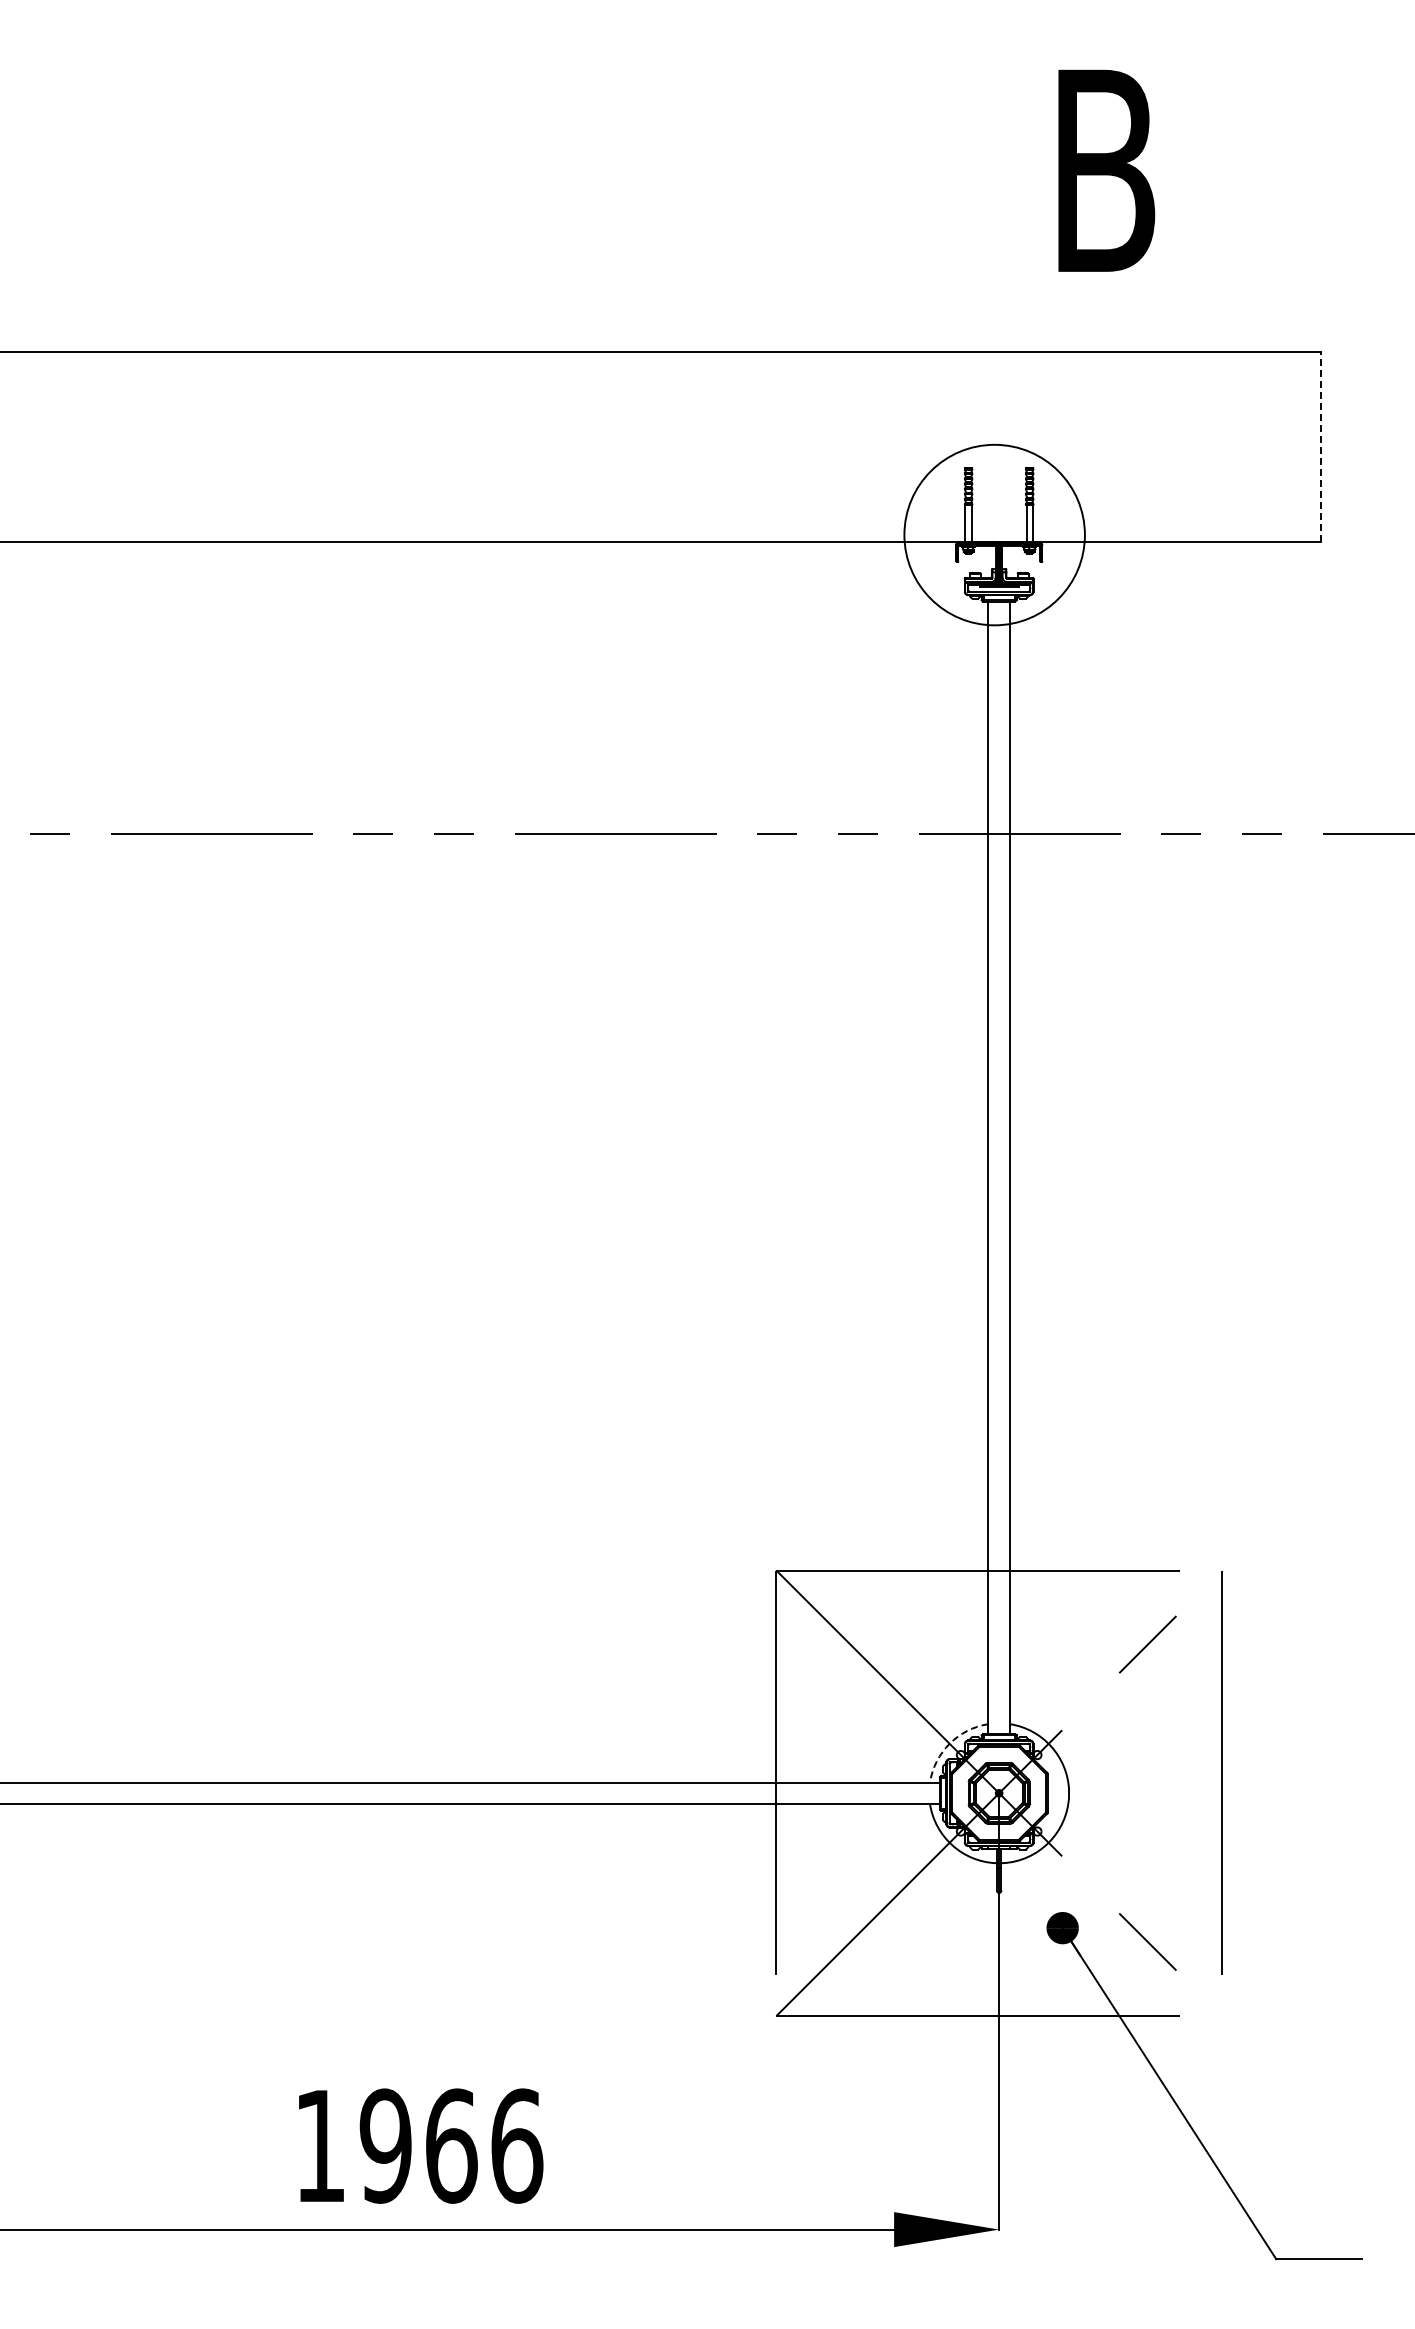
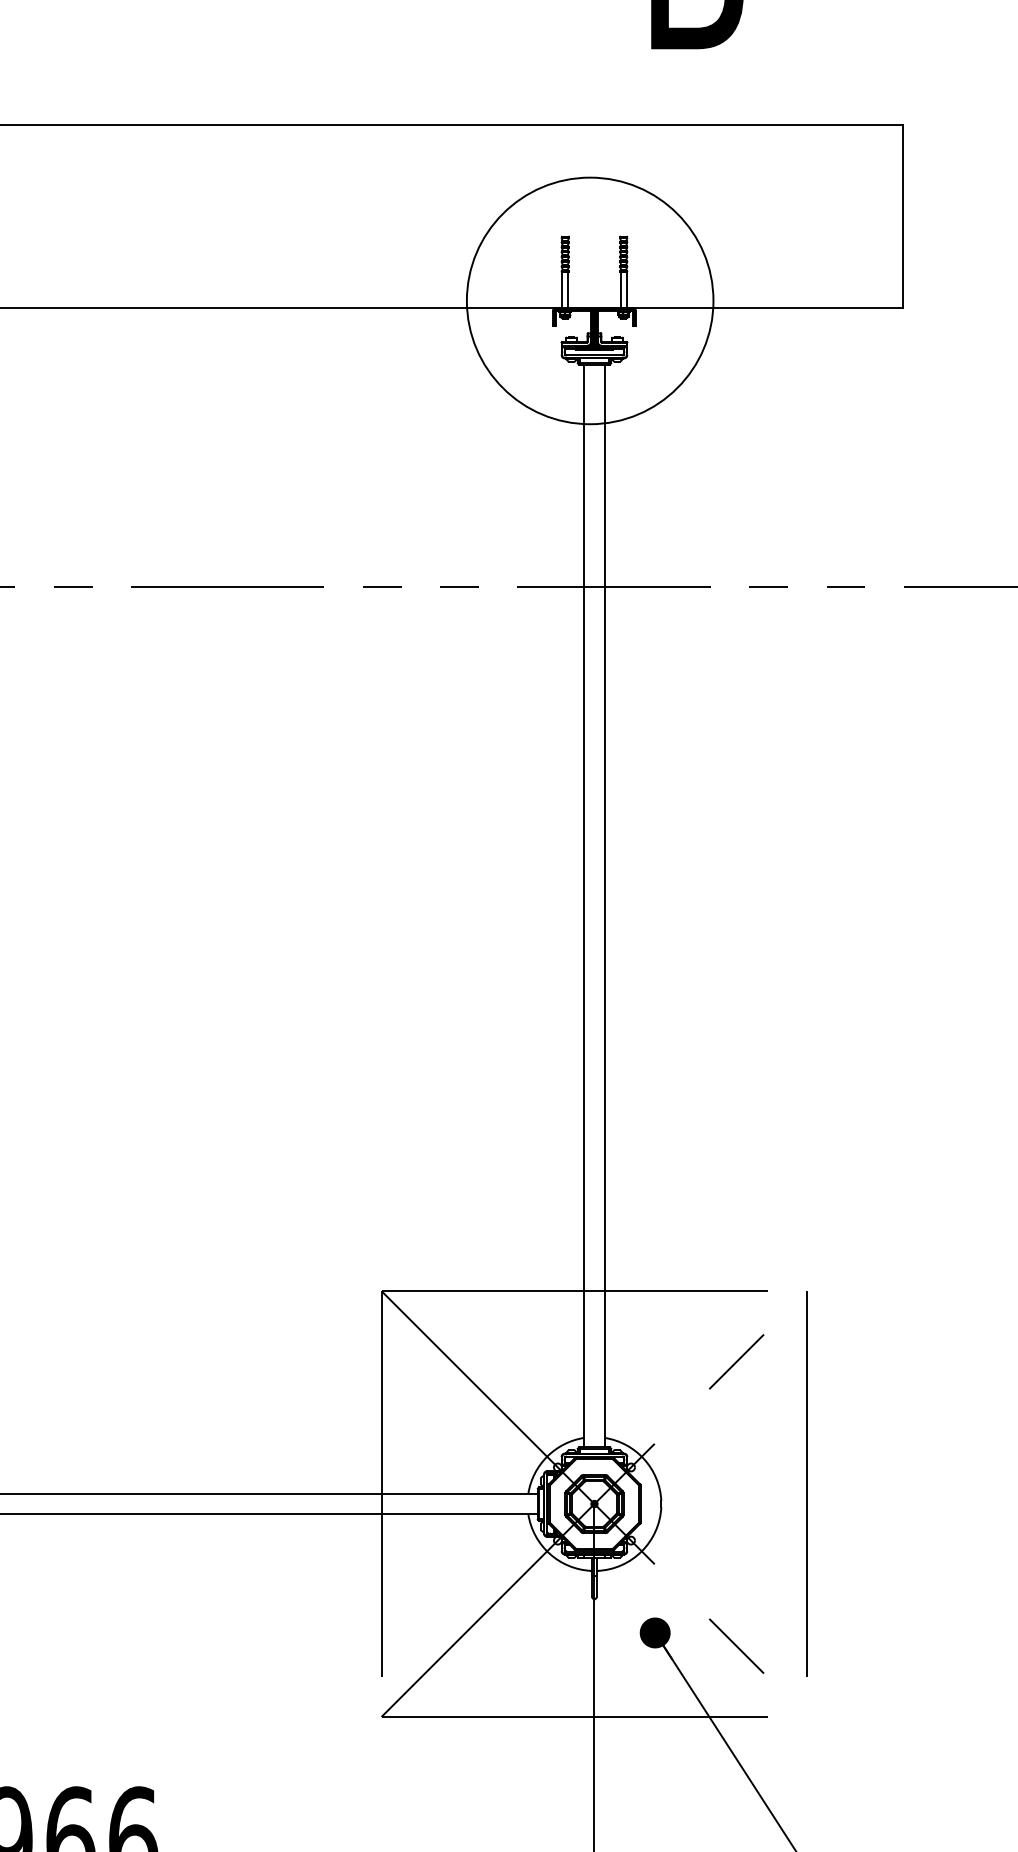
line: (1321, 446) -> (902, 216), dashed -> solid
circle: (994, 535) -> (590, 301), size x1.43
arc: (949, 1743) -> (546, 1456), dashed -> solid

